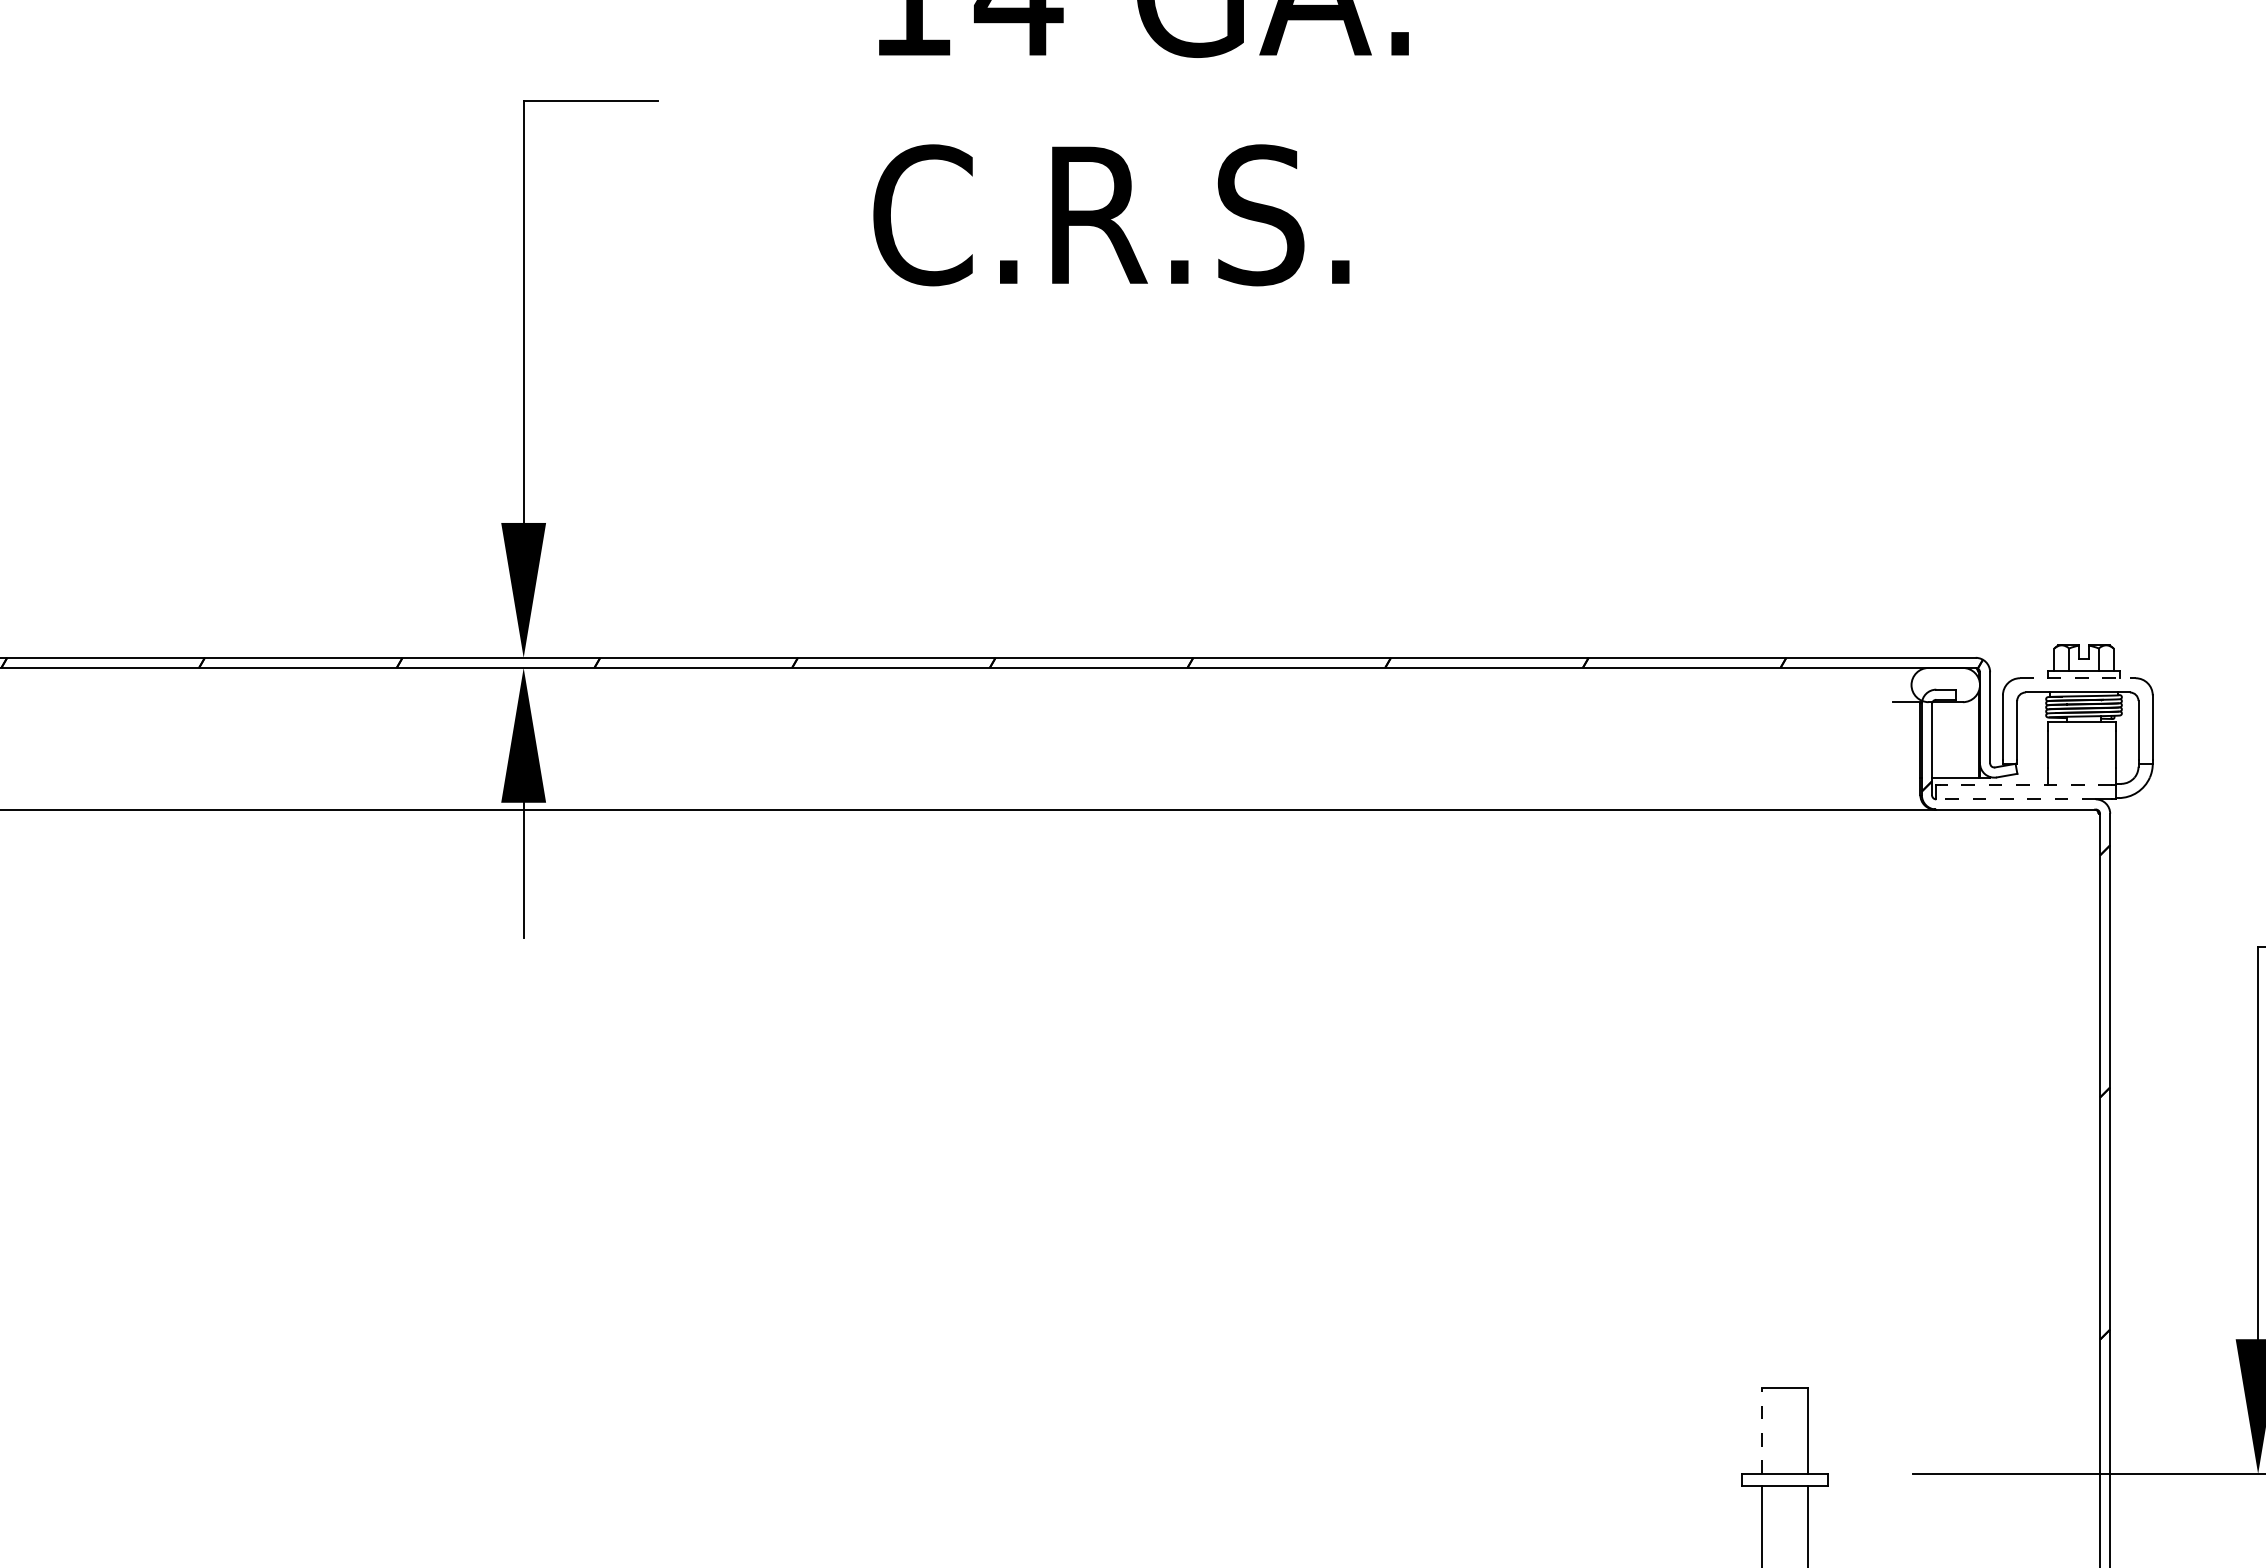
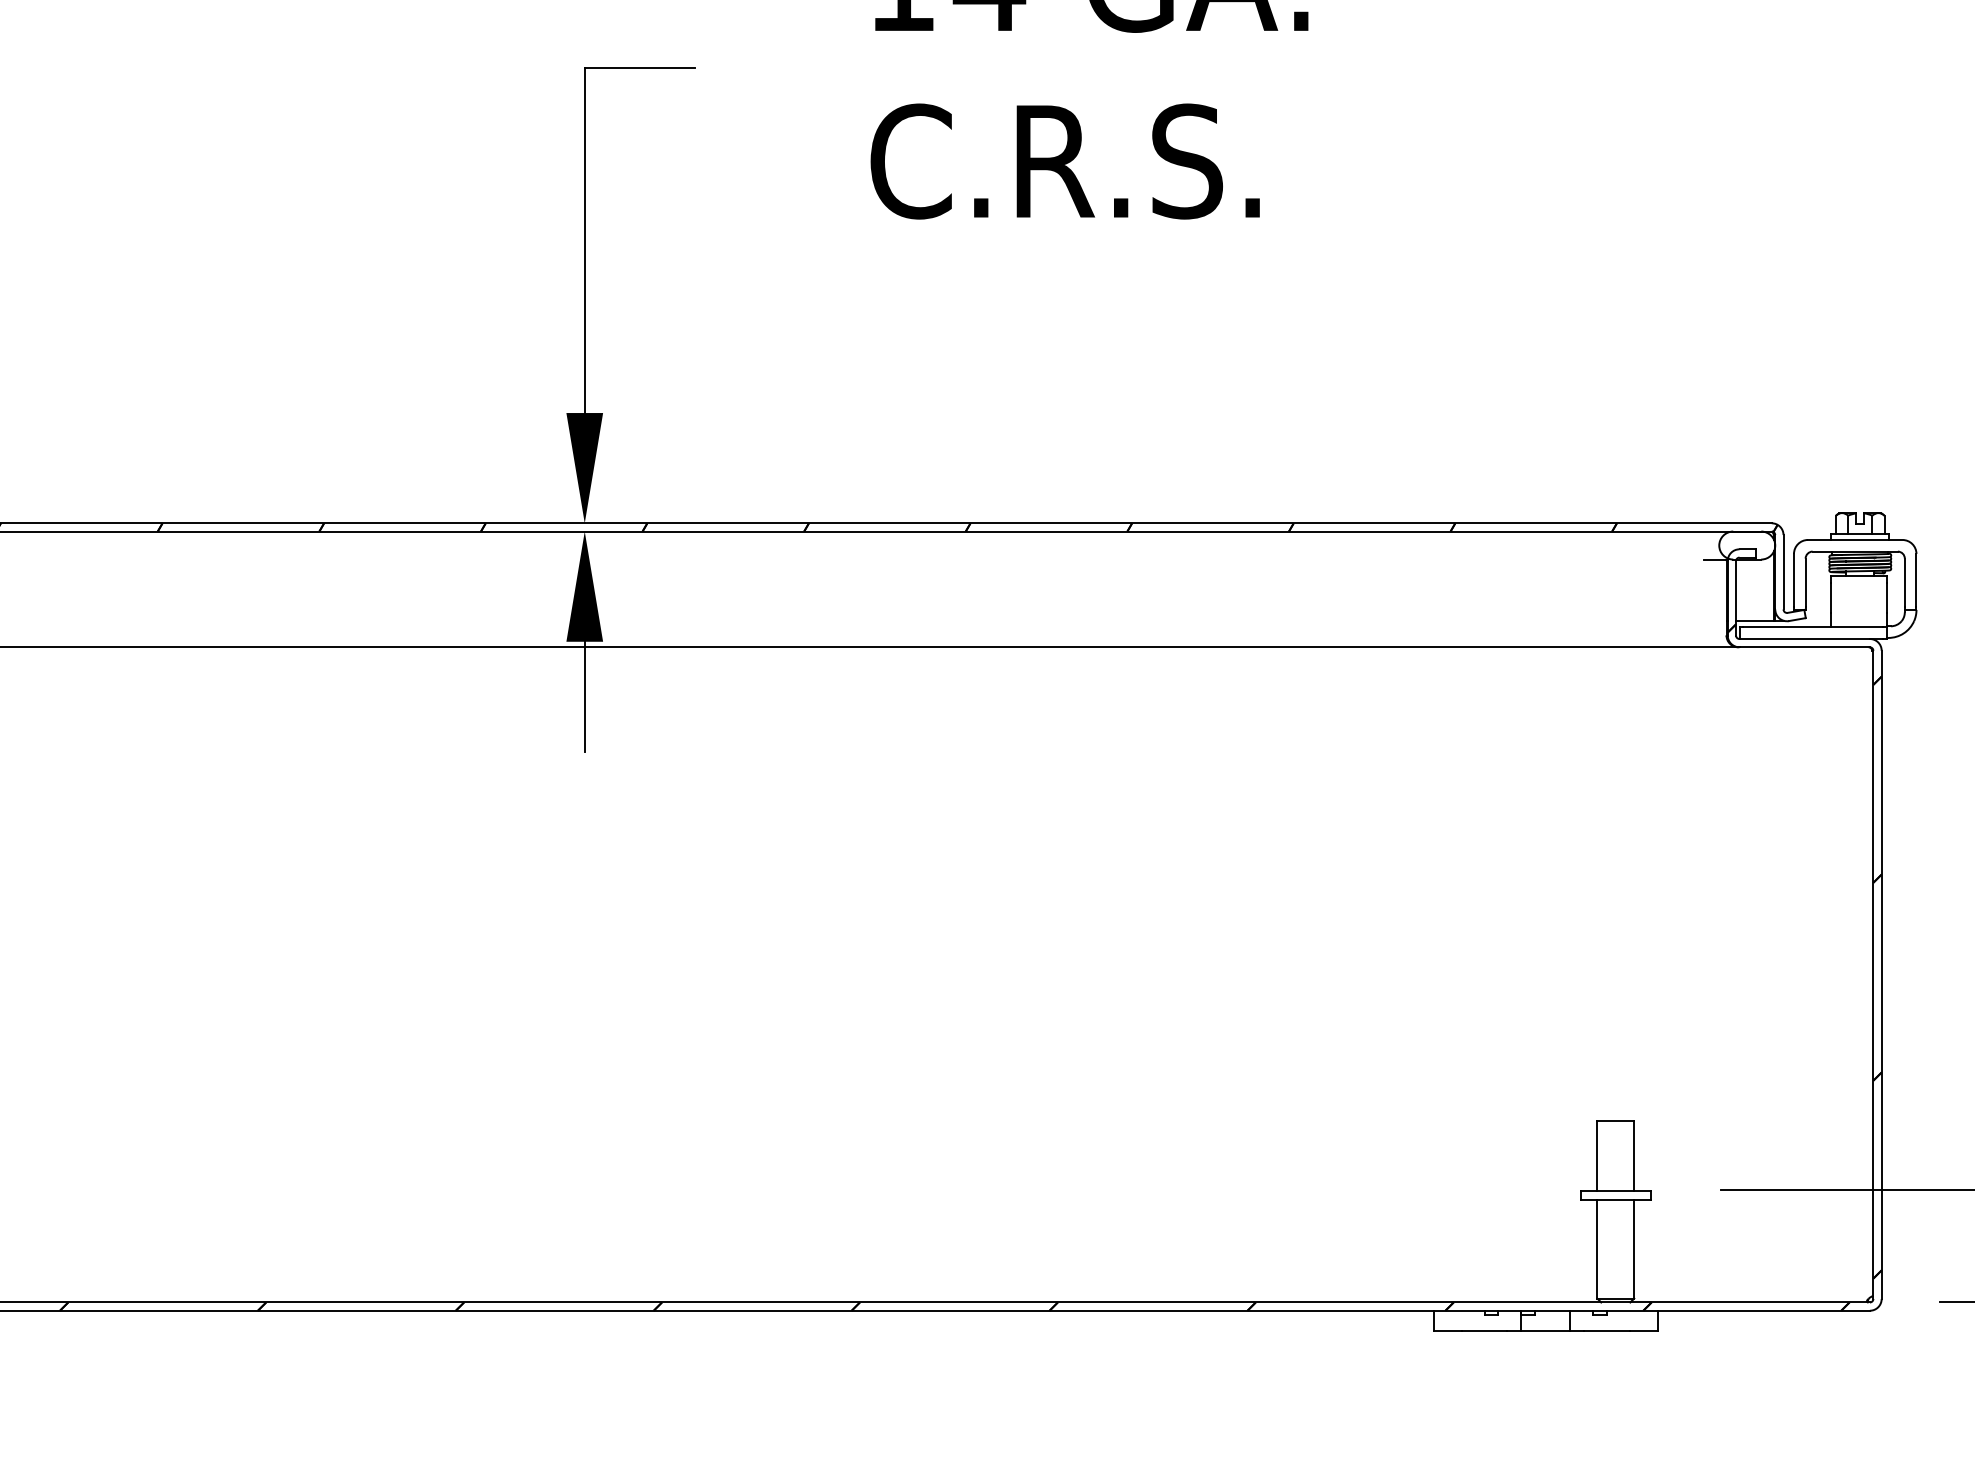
line: (2078, 677) -> (1855, 539), dashed -> solid
line: (2025, 785) -> (1812, 627), dashed -> solid
line: (2015, 799) -> (1804, 639), dashed -> solid
line: (1762, 1431) -> (1597, 1155), dashed -> solid

